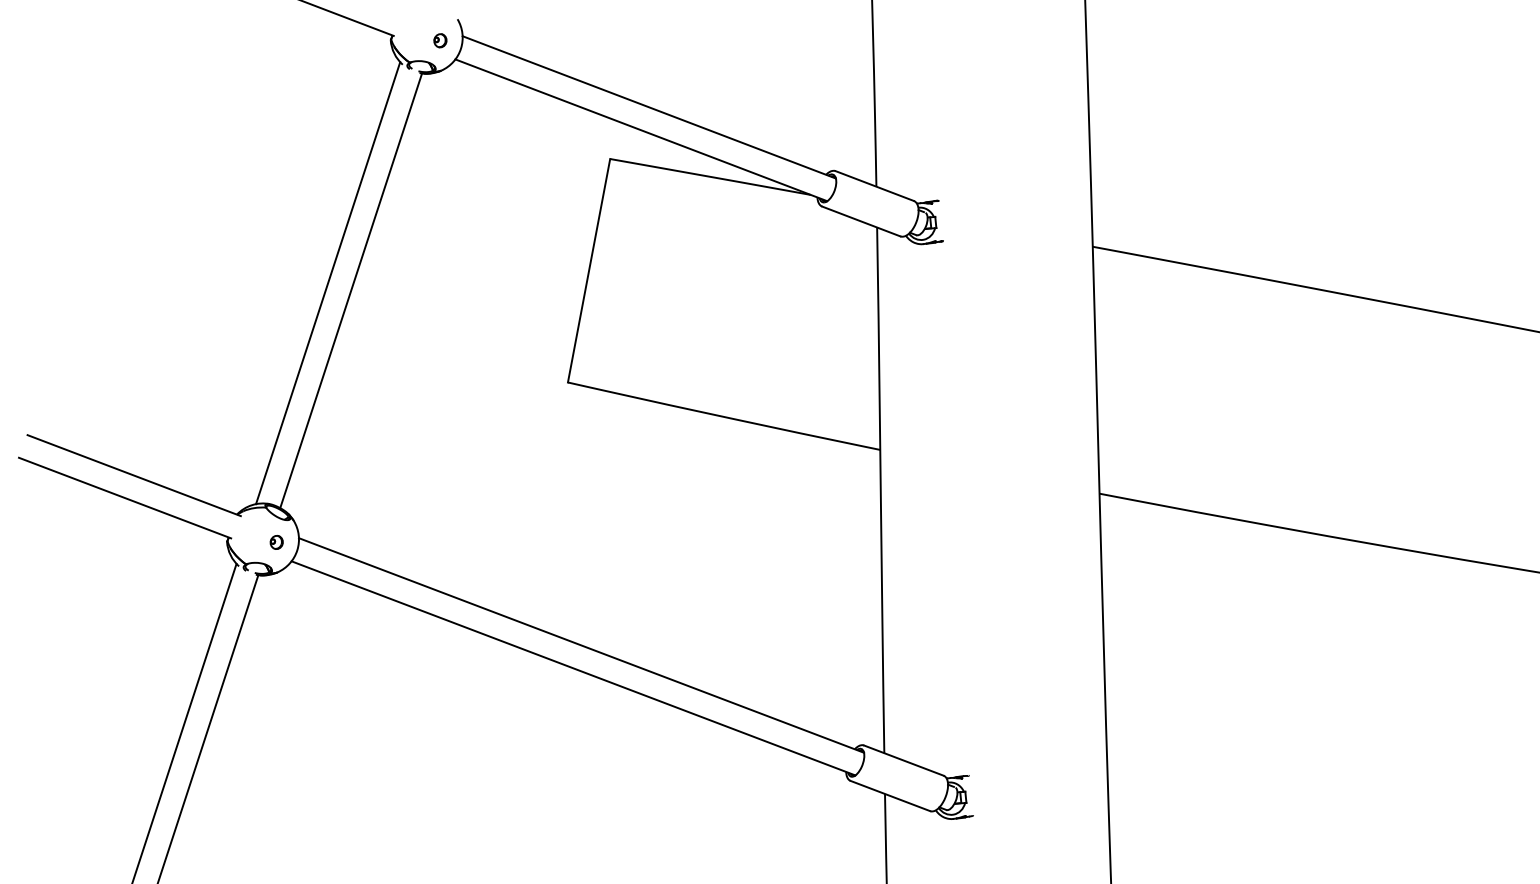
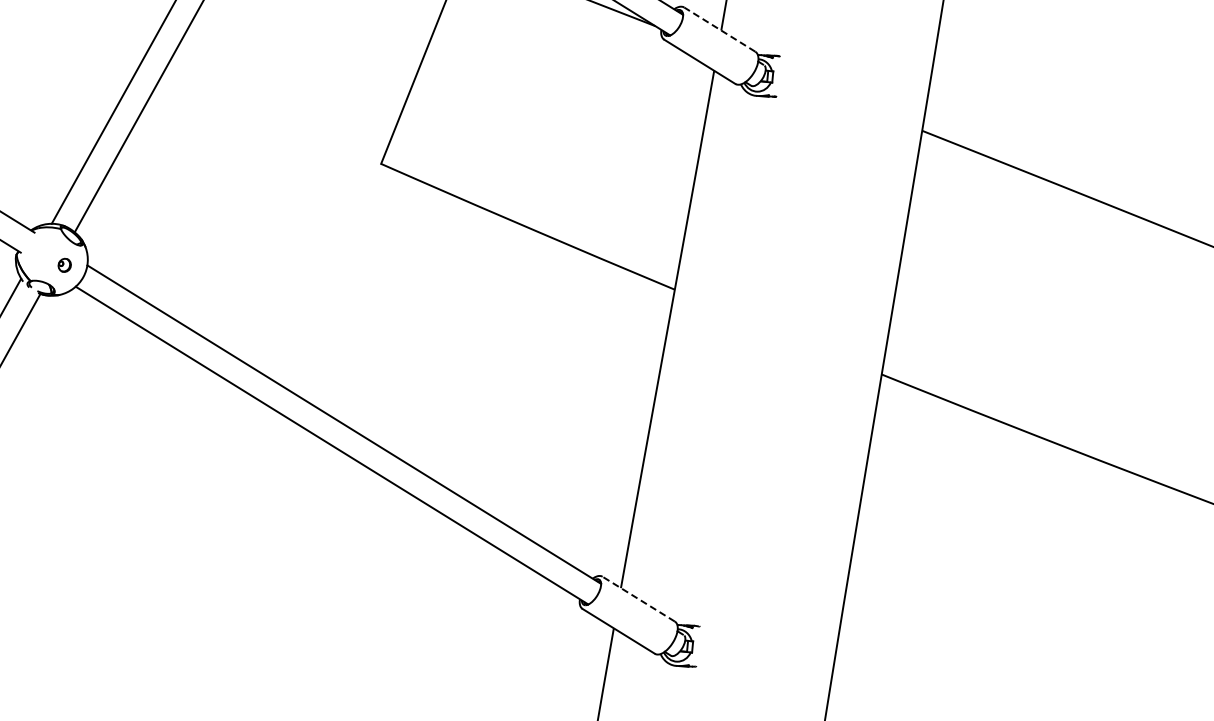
line: (874, 186) -> (719, 30), solid -> dashed
line: (903, 760) -> (638, 598), solid -> dashed

